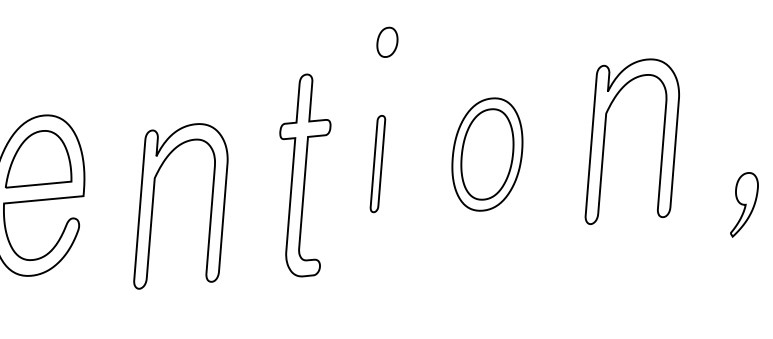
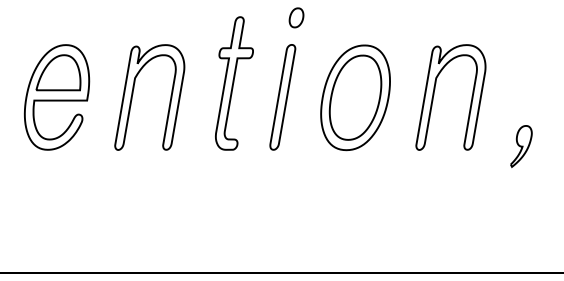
part: (487, 154) -> (355, 97), size x1.43
part: (377, 164) -> (282, 97), size x1.67
part: (307, 175) -> (234, 83), moved
part: (154, 203) -> (133, 94), moved

